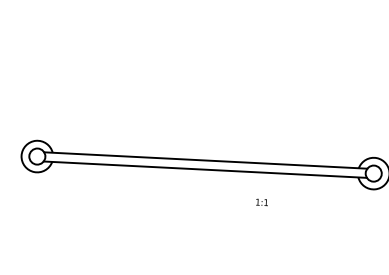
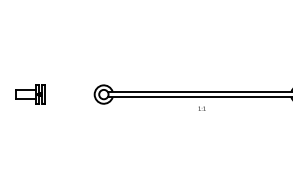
text: (261, 202) -> (201, 108), moved

